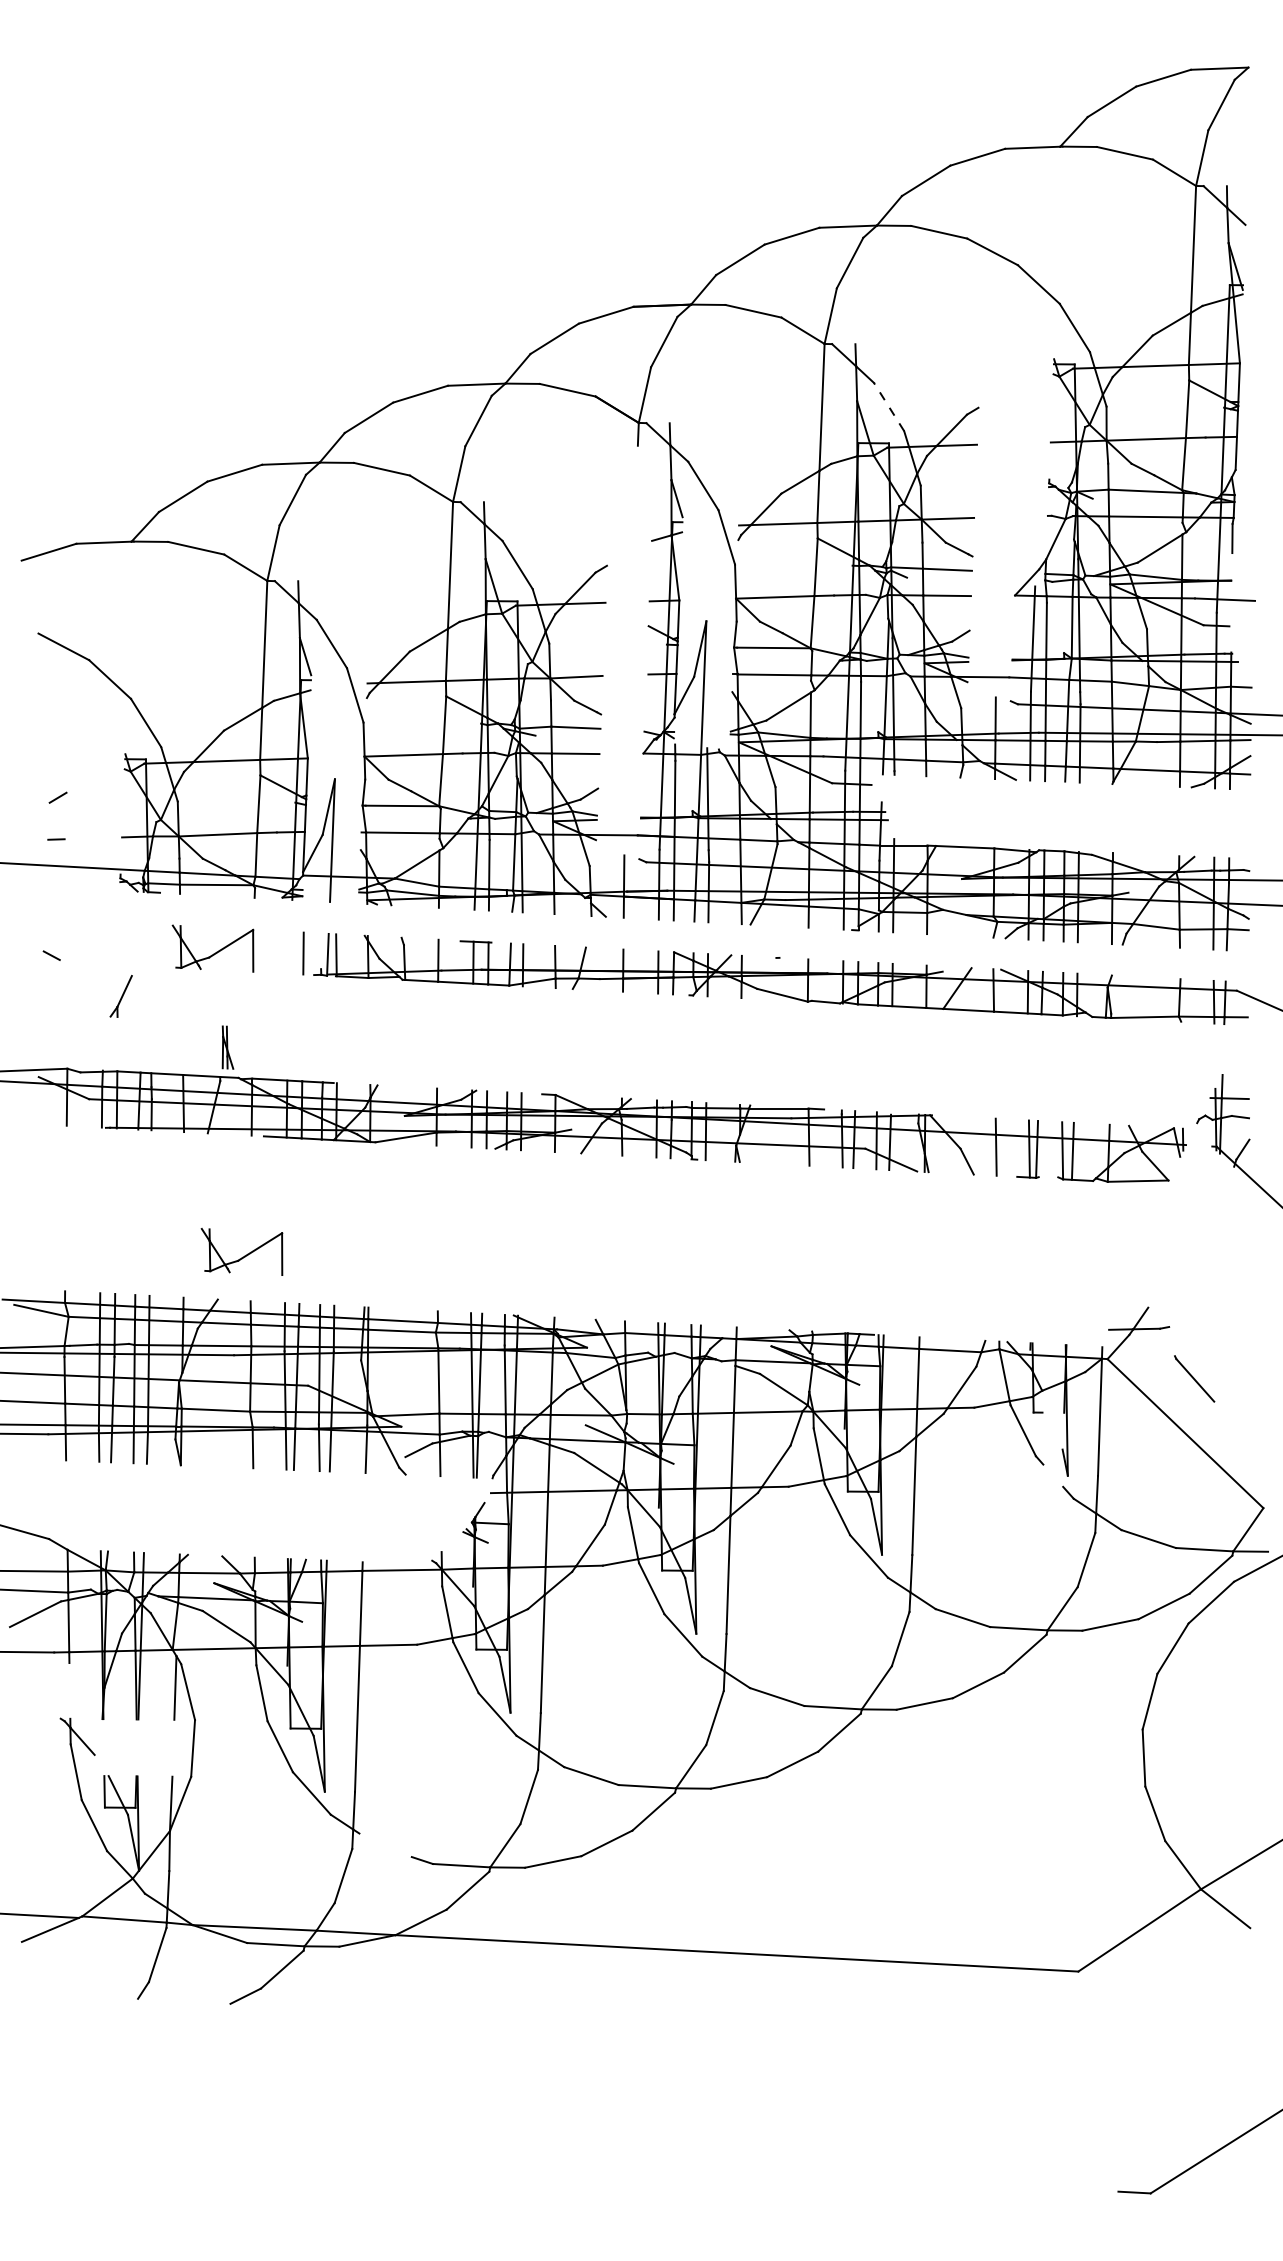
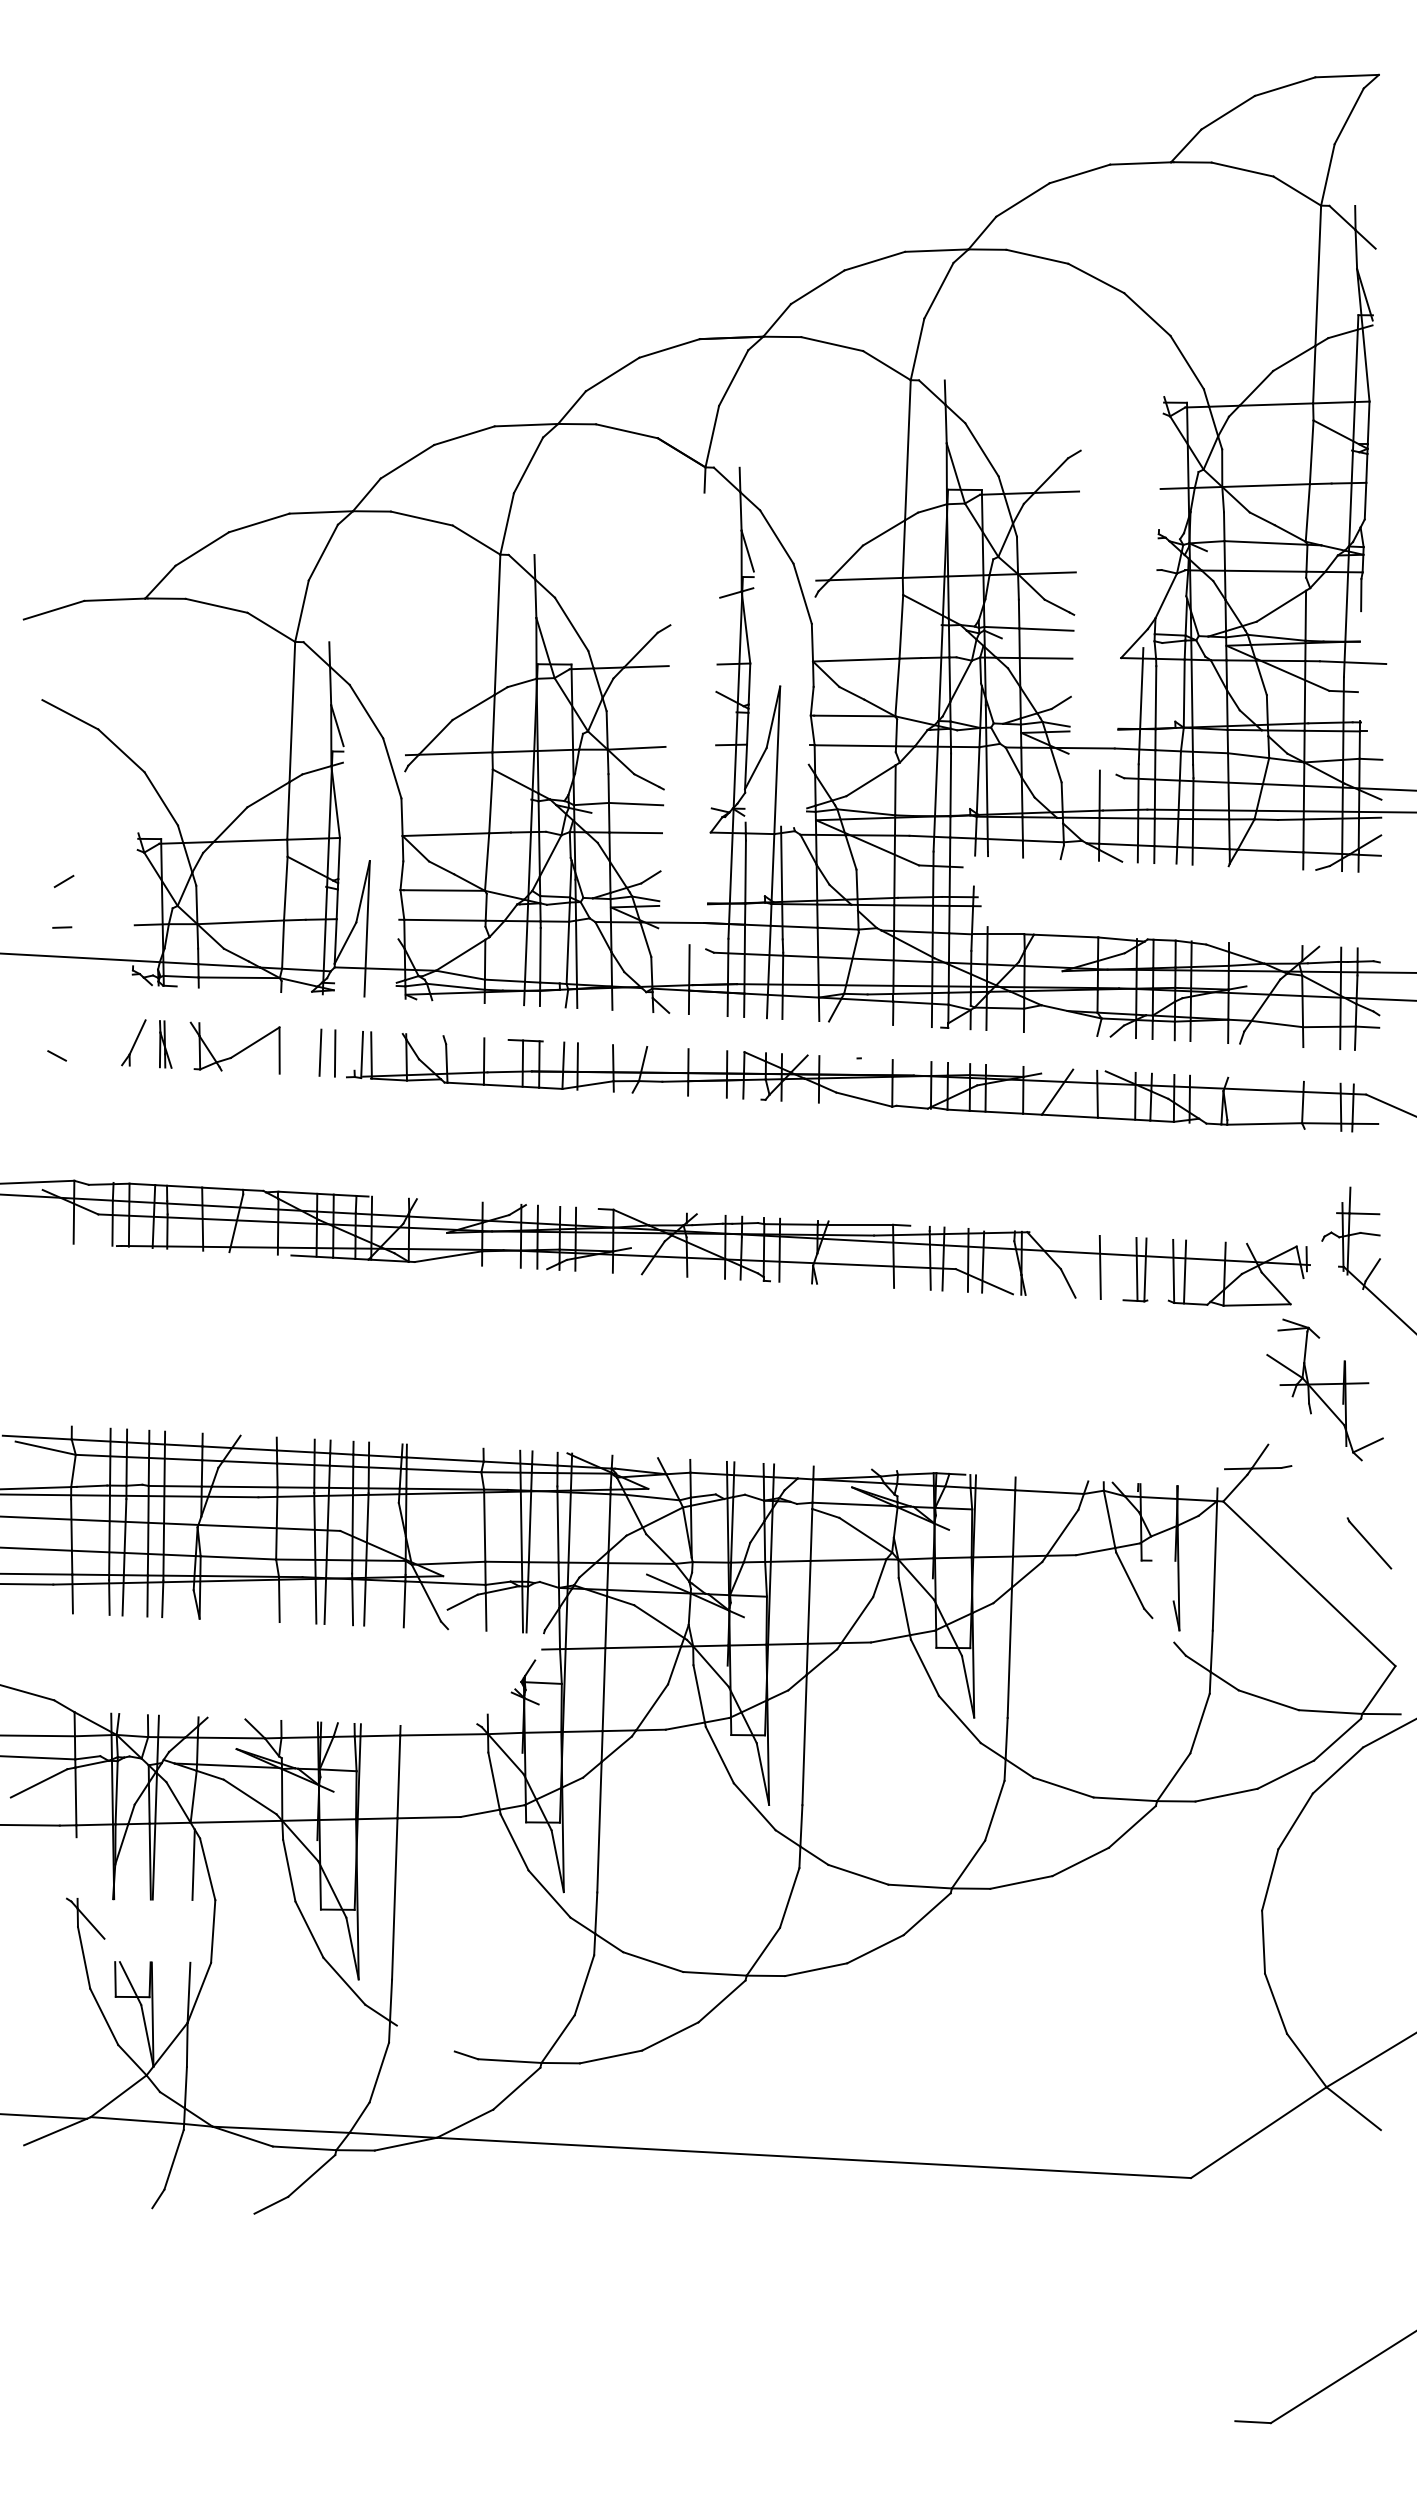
line: (888, 406) -> (981, 449), dashed -> solid
line: (290, 952) -> (320, 1052), added
part: (120, 996) -> (133, 1042), moved
part: (227, 1047) -> (165, 1044), moved
part: (241, 1251) -> (266, 1382), removed
part: (1199, 1257) -> (1324, 1389), added
line: (1194, 1379) -> (1369, 1543), moved

